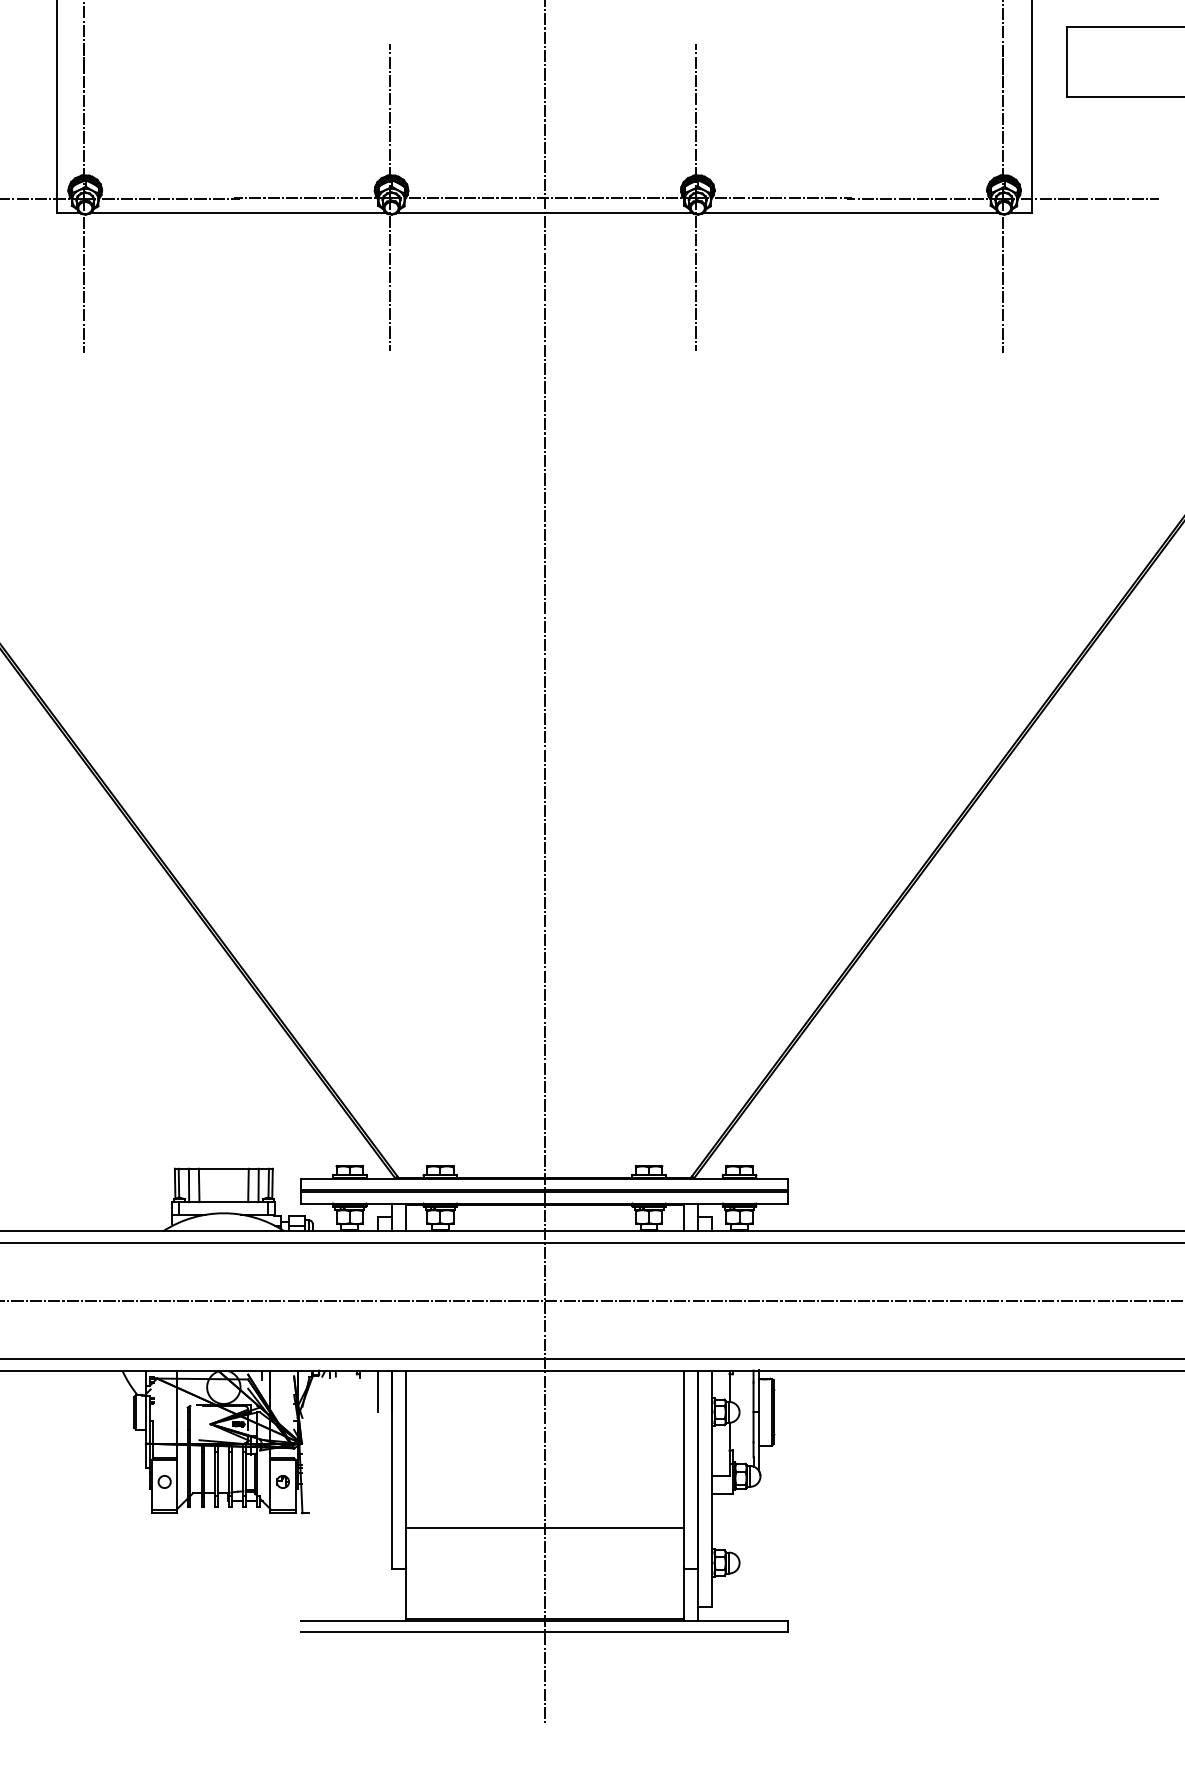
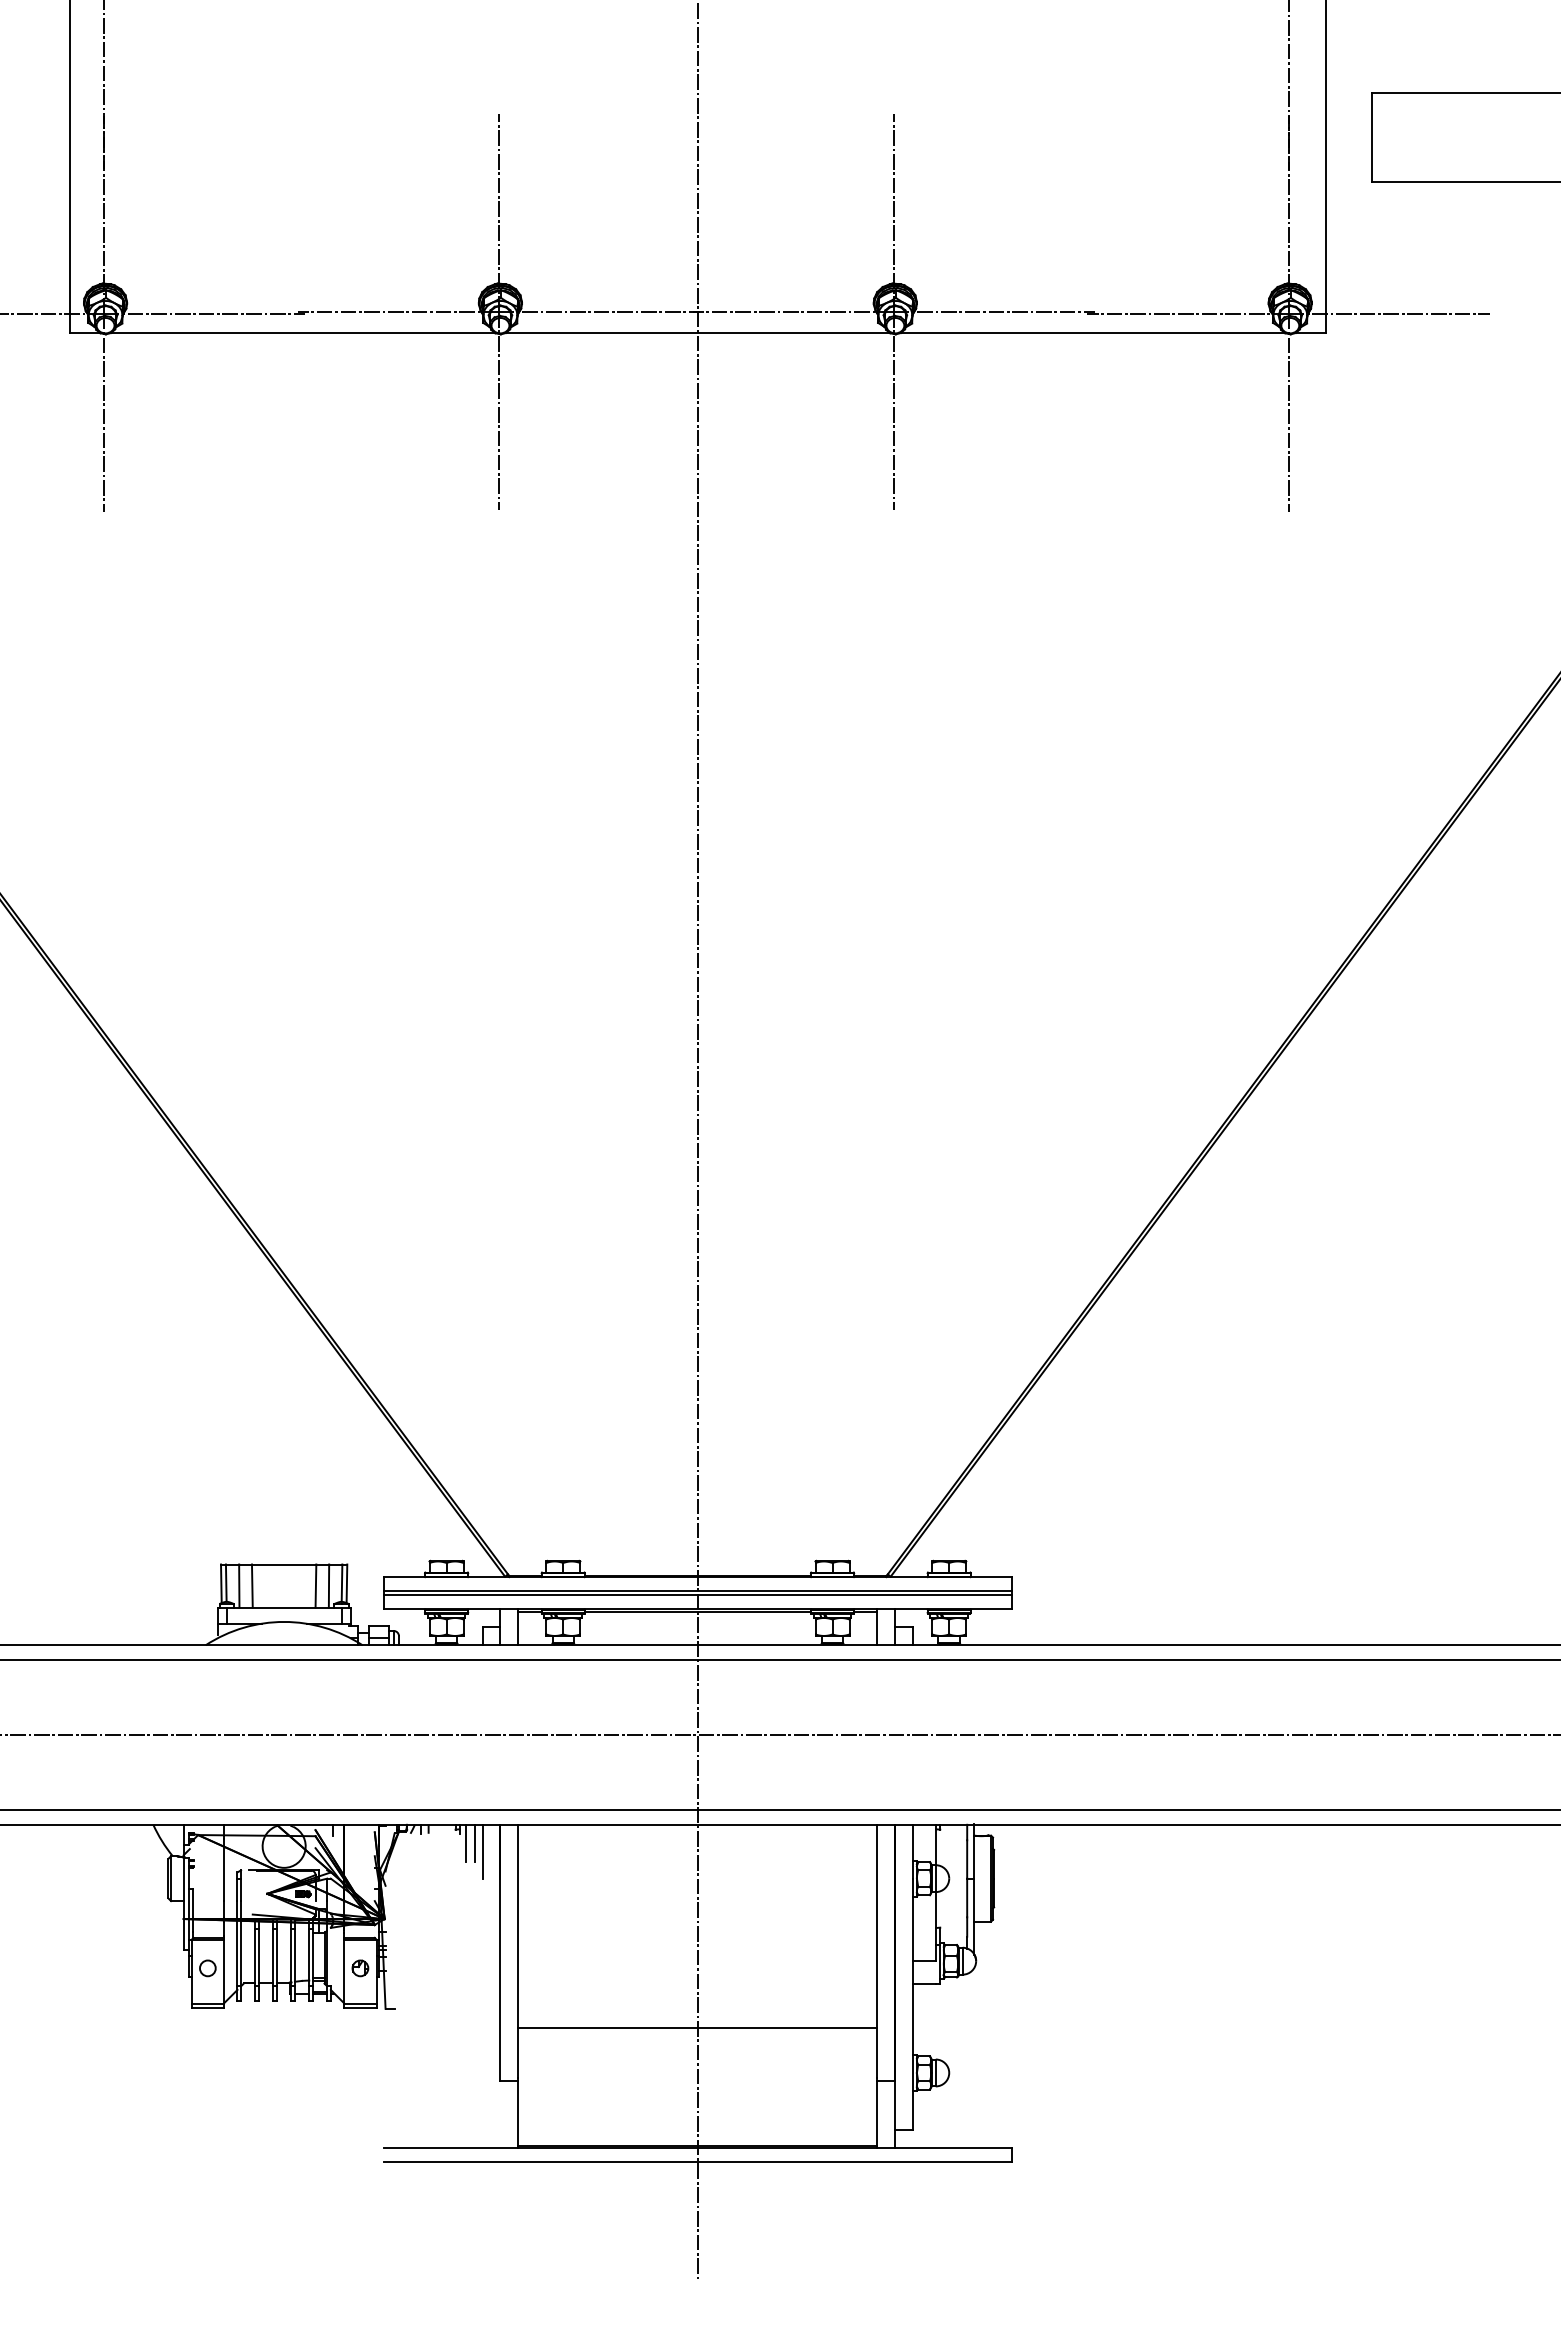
line: (365, 1385) -> (466, 1843), added
line: (372, 1385) -> (475, 1843), added

